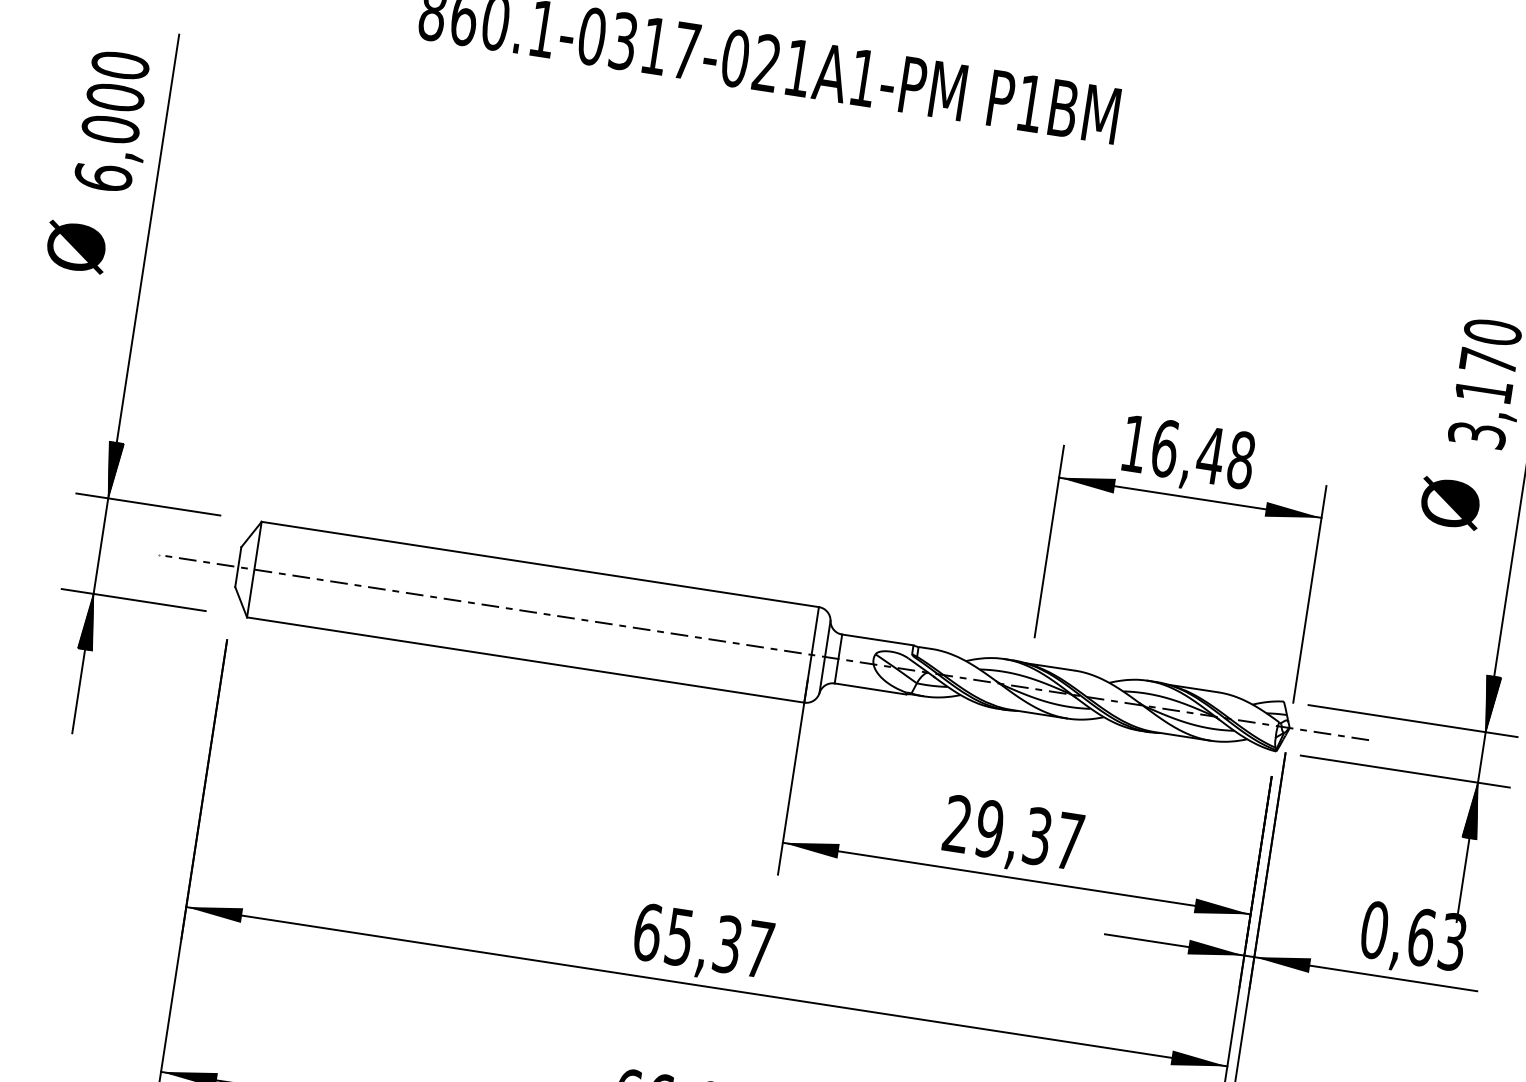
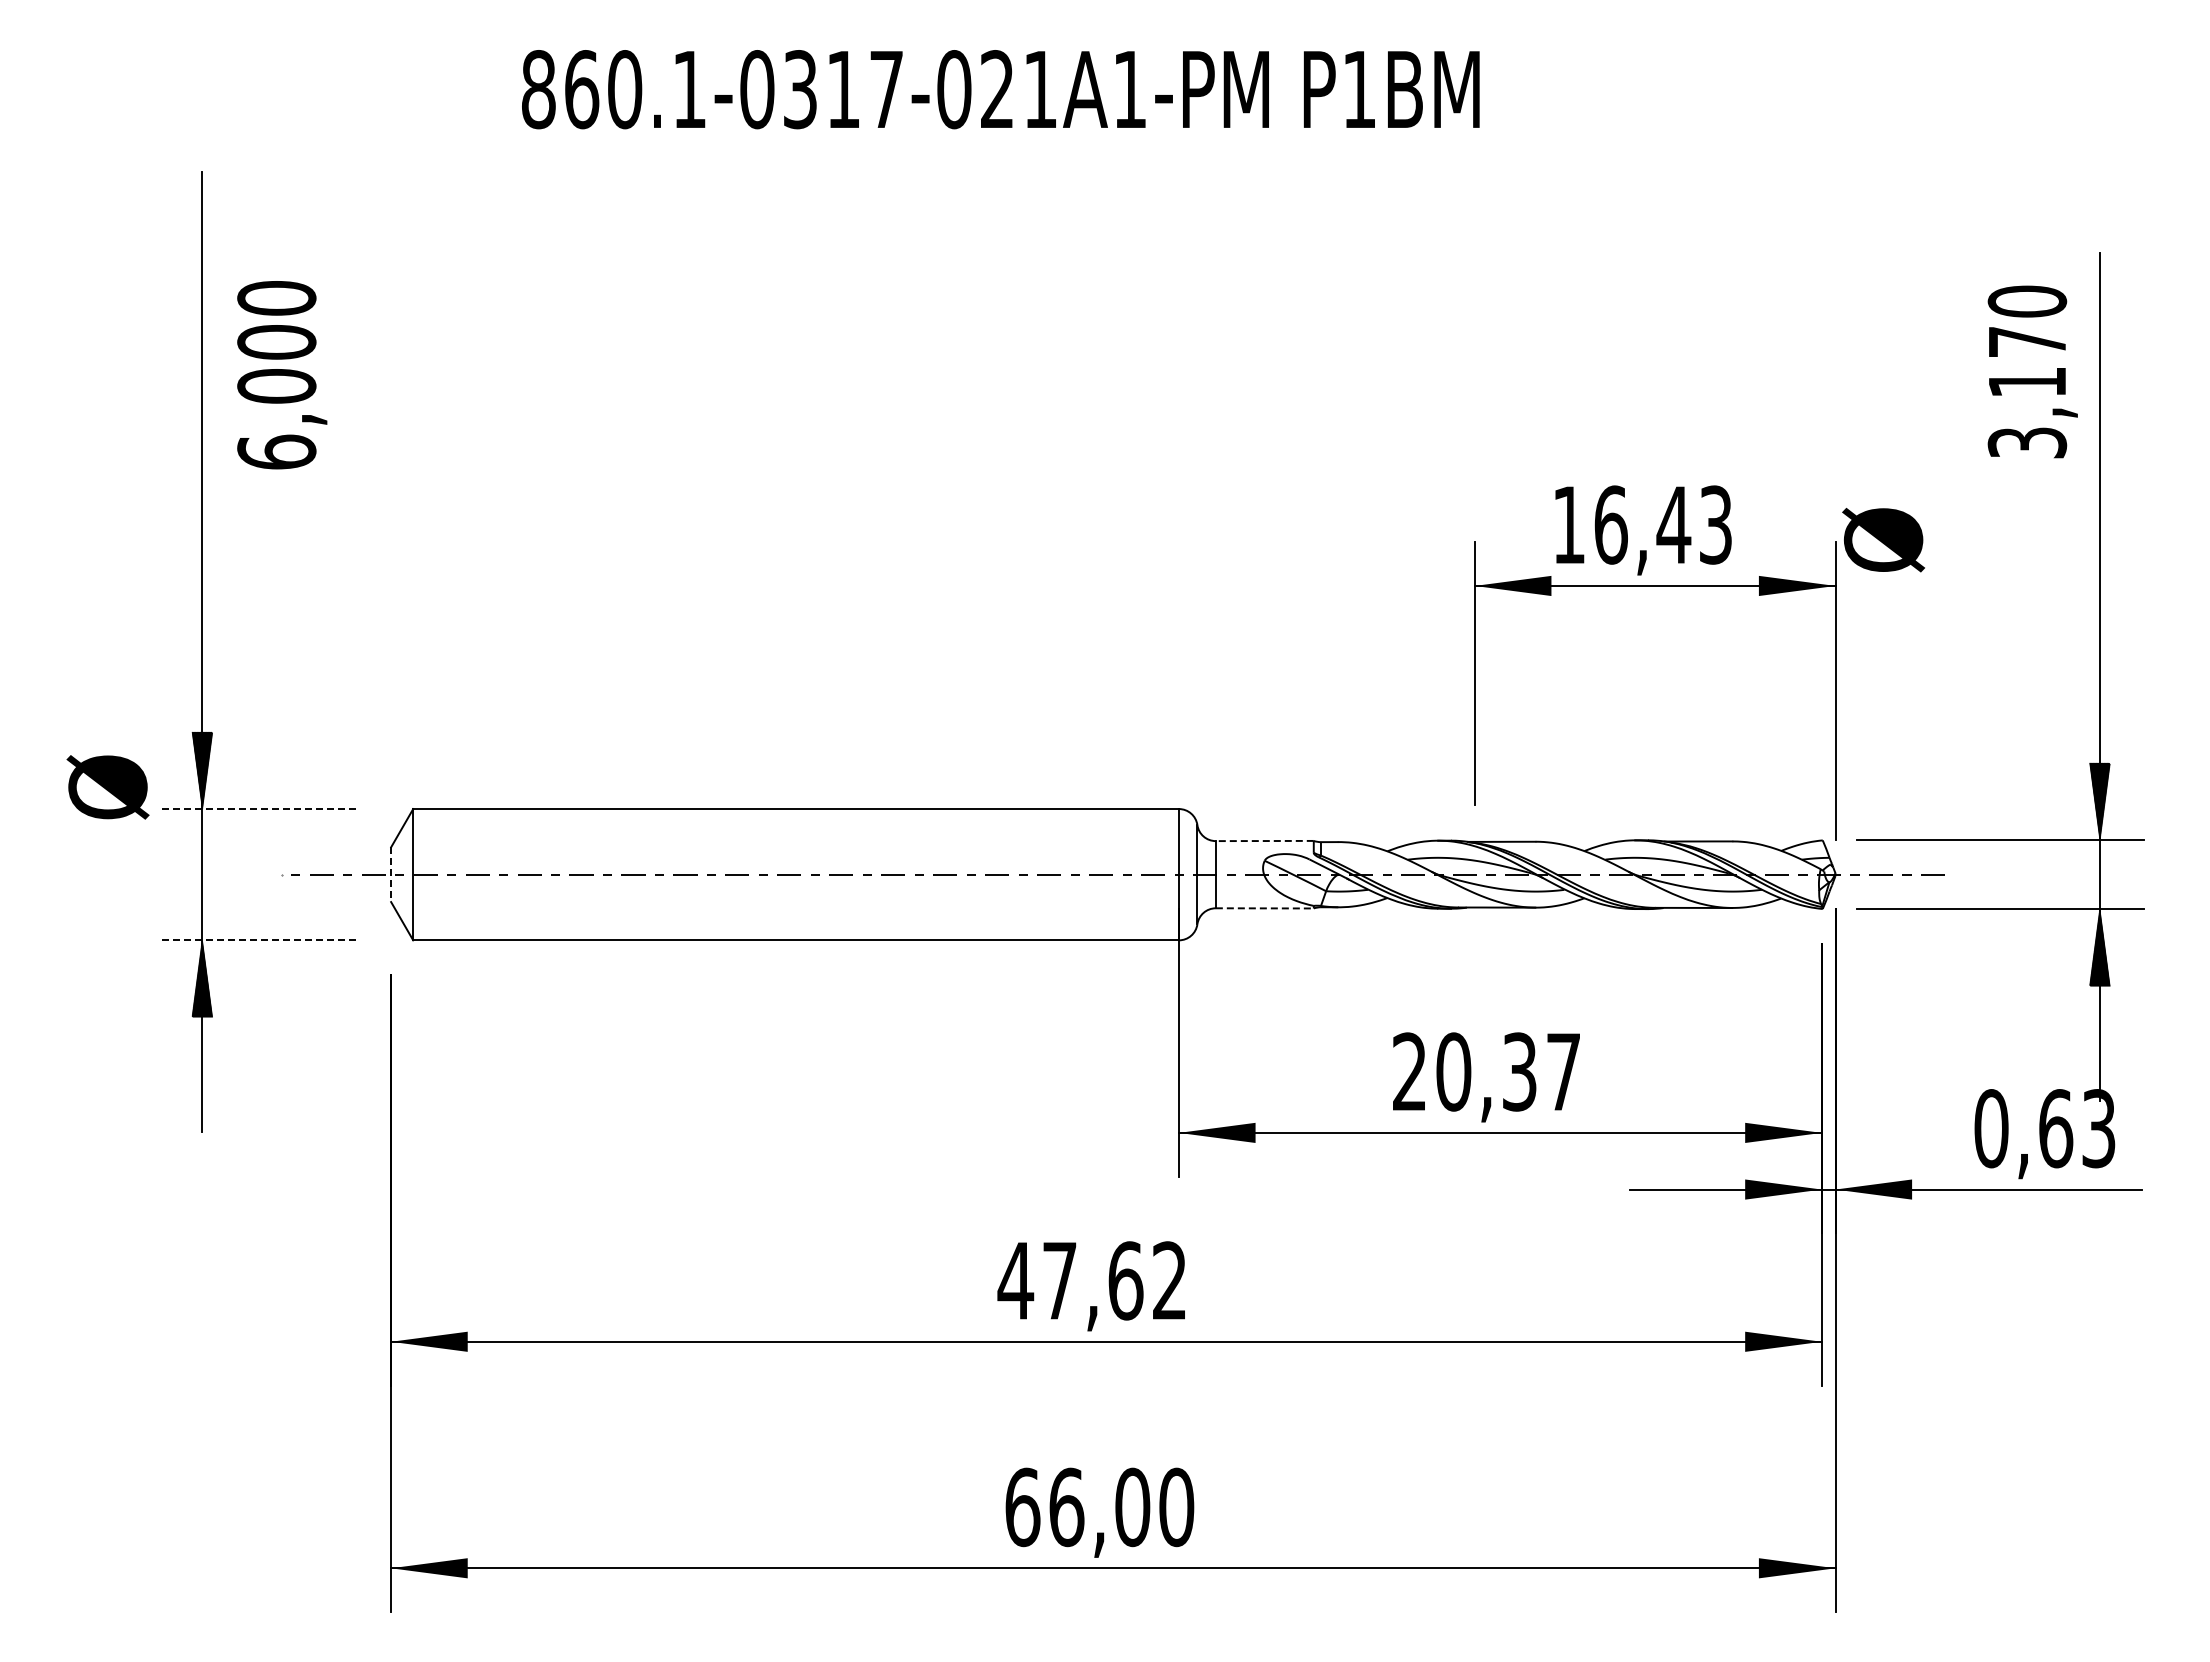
text: (115, 122) -> (282, 375), moved
text: (76, 247) -> (107, 787), moved
text: (1241, 459) -> (1715, 524), 16,48 -> 16,43
text: (1450, 503) -> (1883, 540), moved
line: (148, 504) -> (257, 809), solid -> dashed
line: (238, 567) -> (391, 875), solid -> dashed
line: (133, 600) -> (257, 940), solid -> dashed
line: (877, 640) -> (1264, 841), solid -> dashed
line: (870, 689) -> (1264, 908), solid -> dashed
text: (989, 828) -> (1453, 1071), 29,37 -> 20,37
text: (702, 940) -> (1091, 1280), 65,37 -> 47,62

